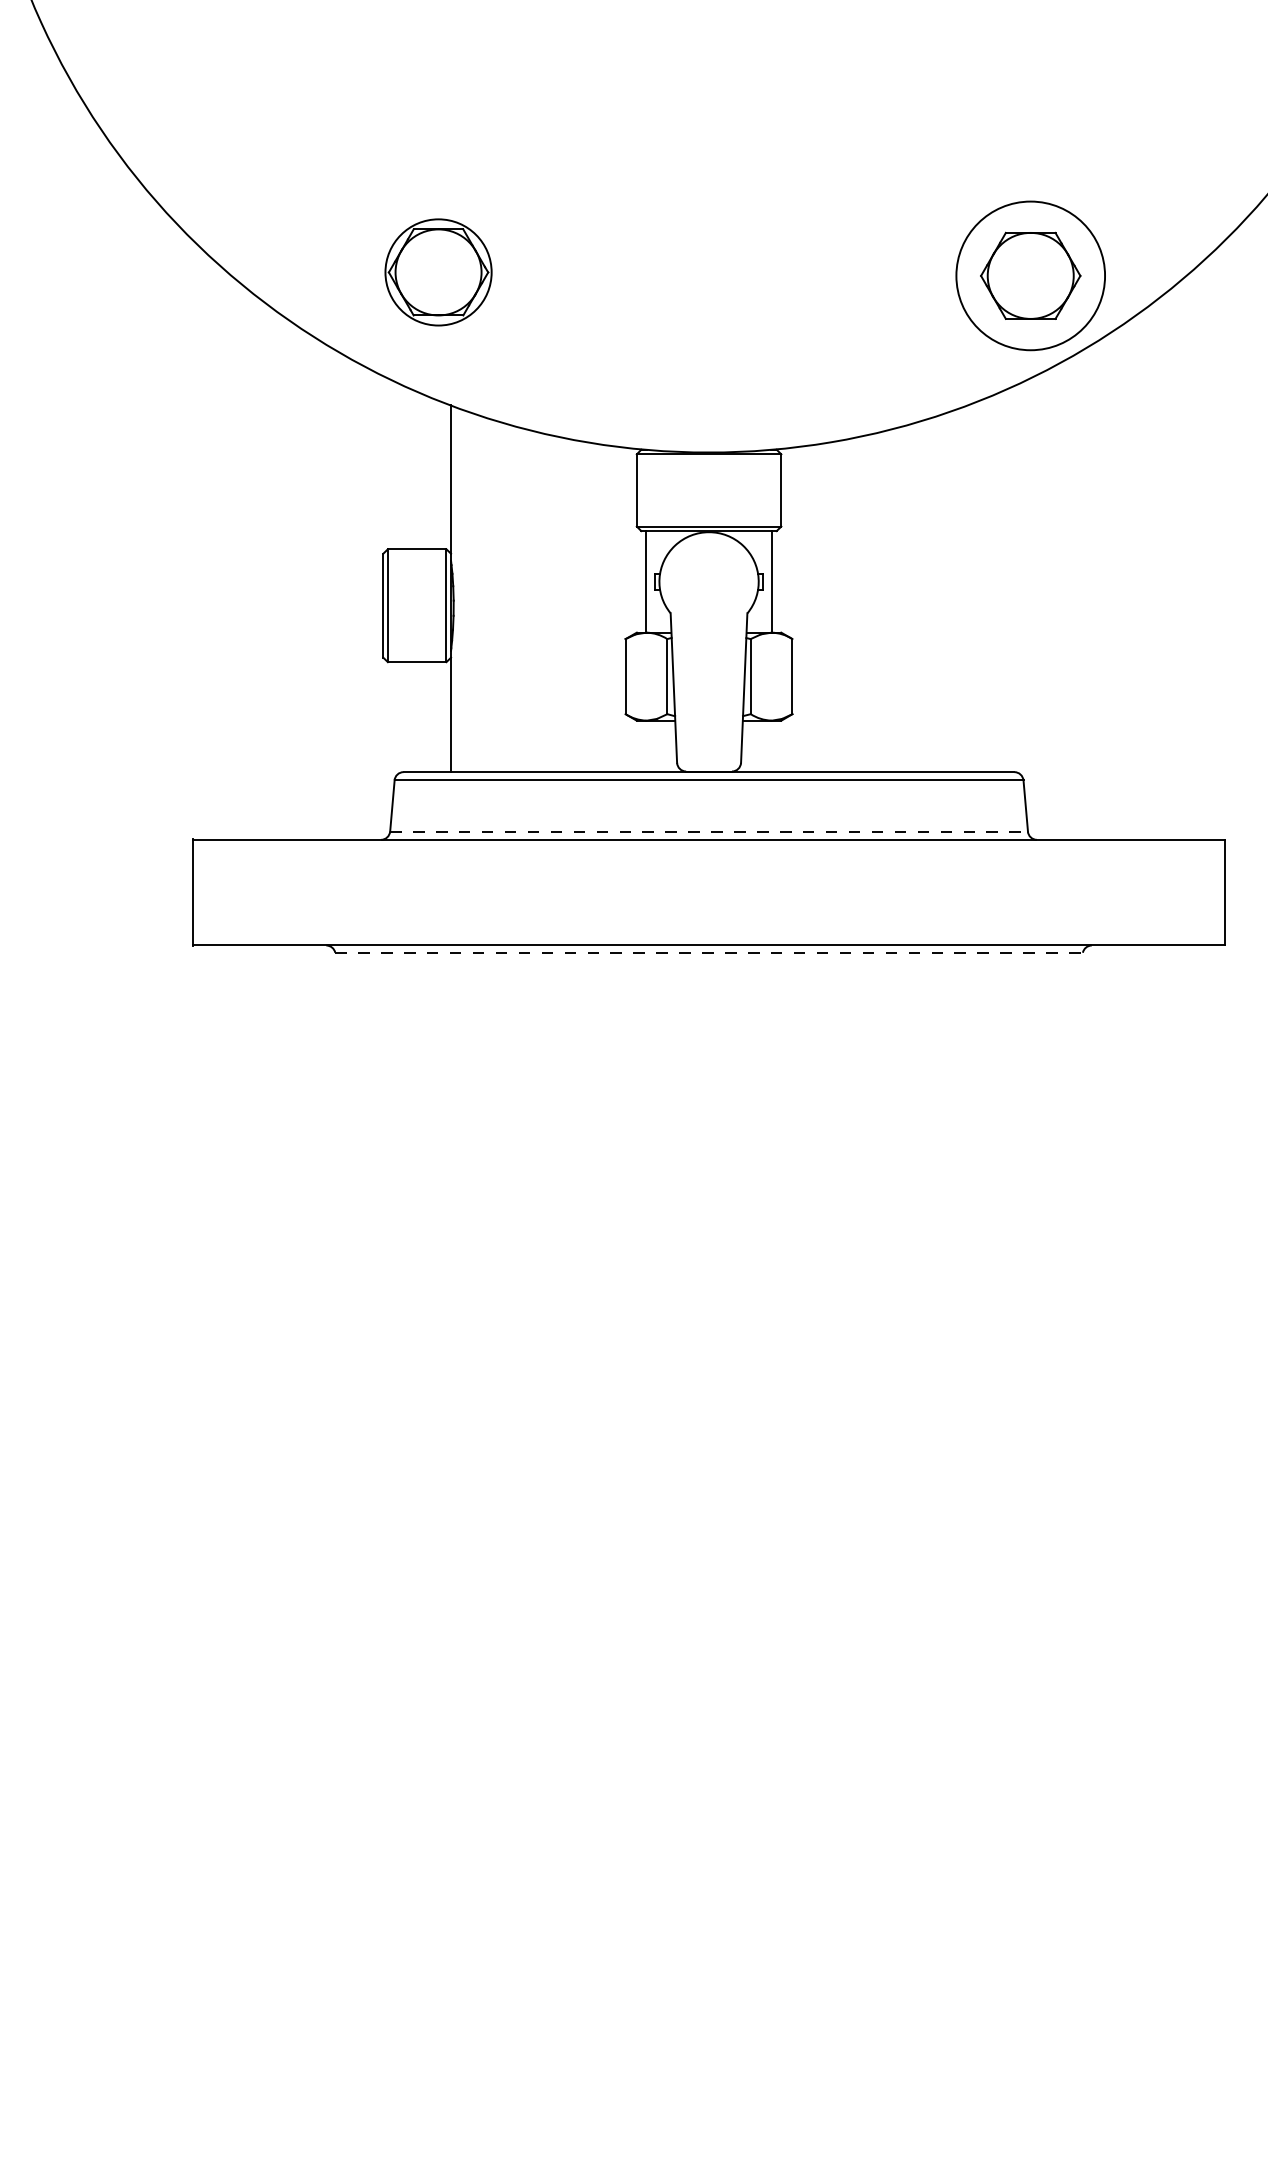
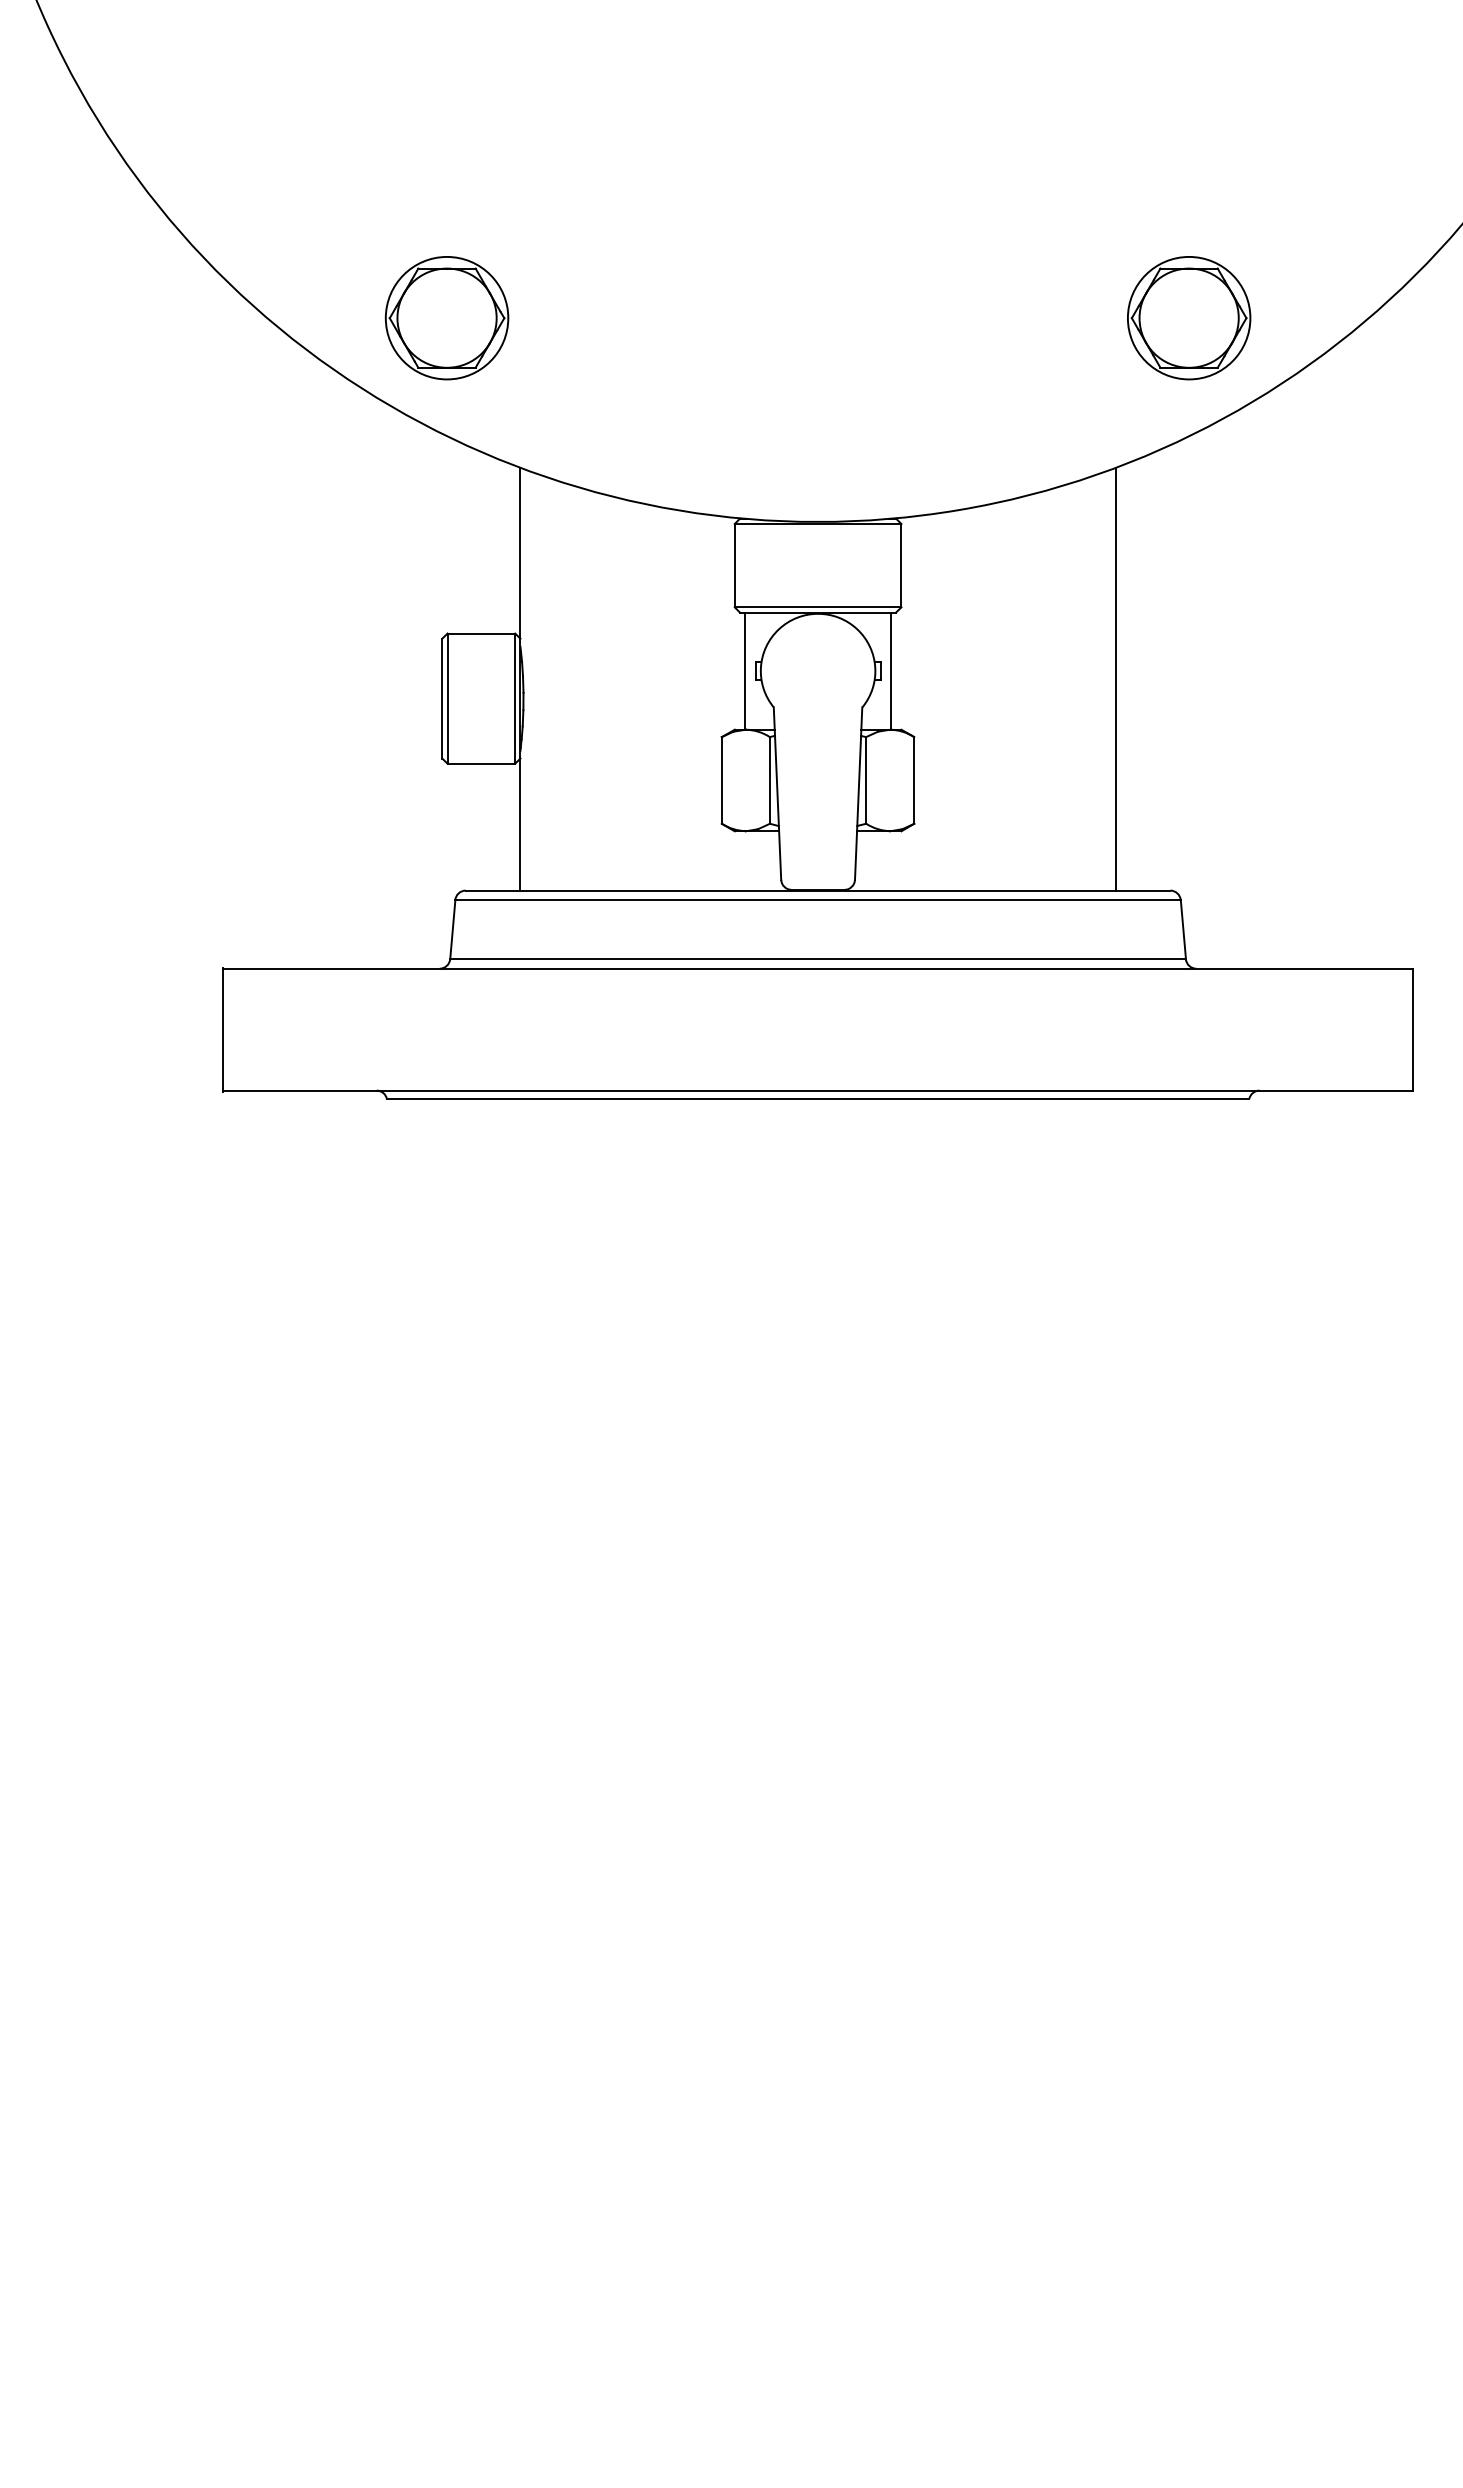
part: (438, 272) -> (446, 318), moved
circle: (1030, 275) -> (1188, 317), size x0.71
line: (966, 588) -> (1115, 678), added
line: (709, 831) -> (818, 959), dashed -> solid
line: (709, 952) -> (818, 1098), dashed -> solid

